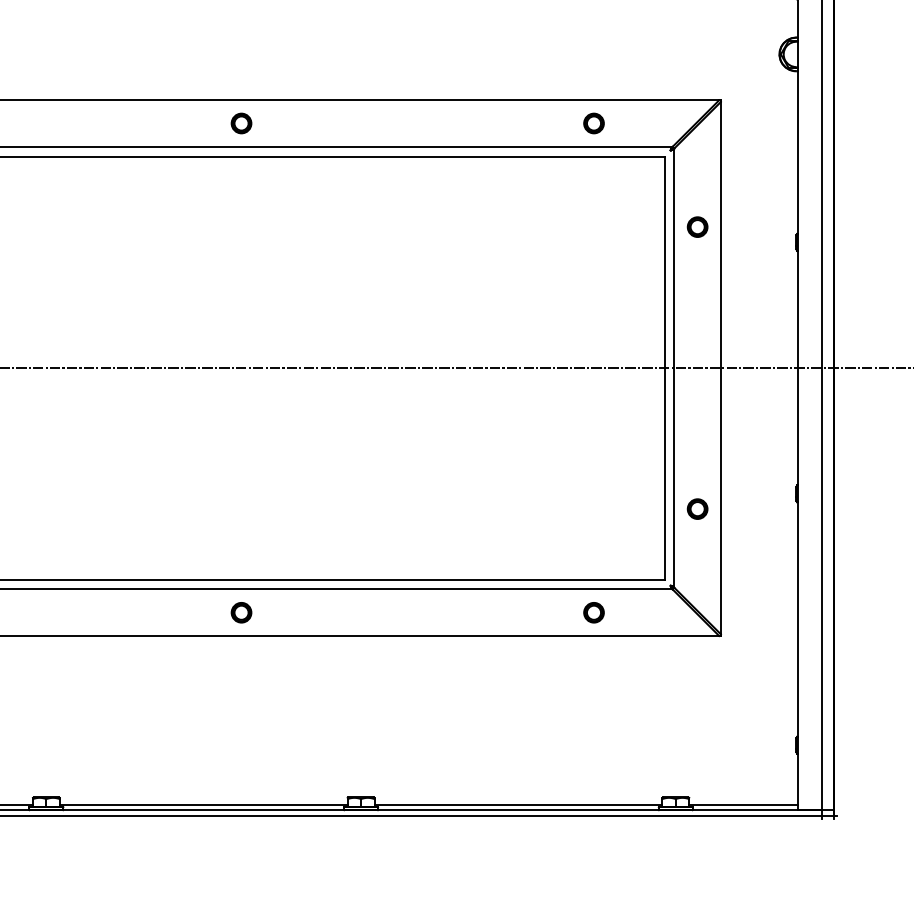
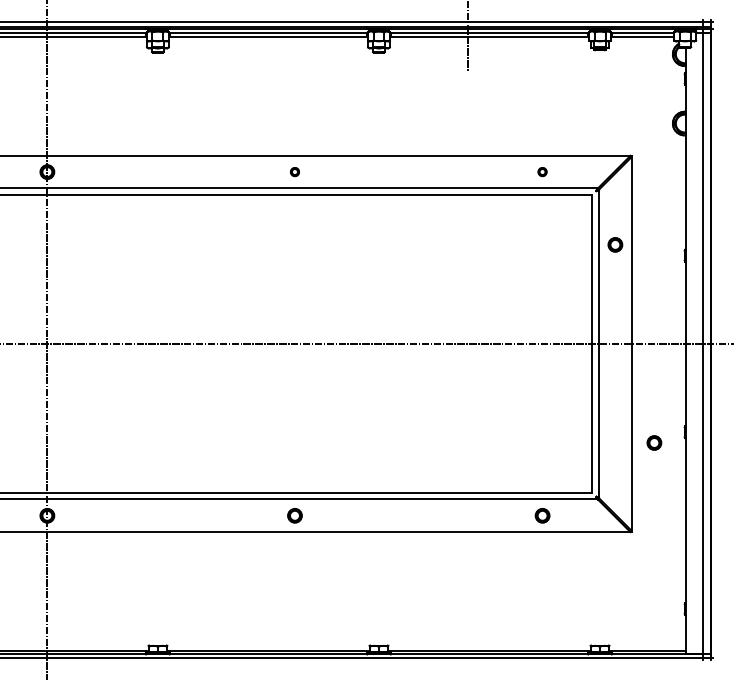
circle: (240, 122) -> (294, 171), size x0.6
part: (593, 122) -> (542, 171), size x0.6
part: (697, 508) -> (654, 442), moved

